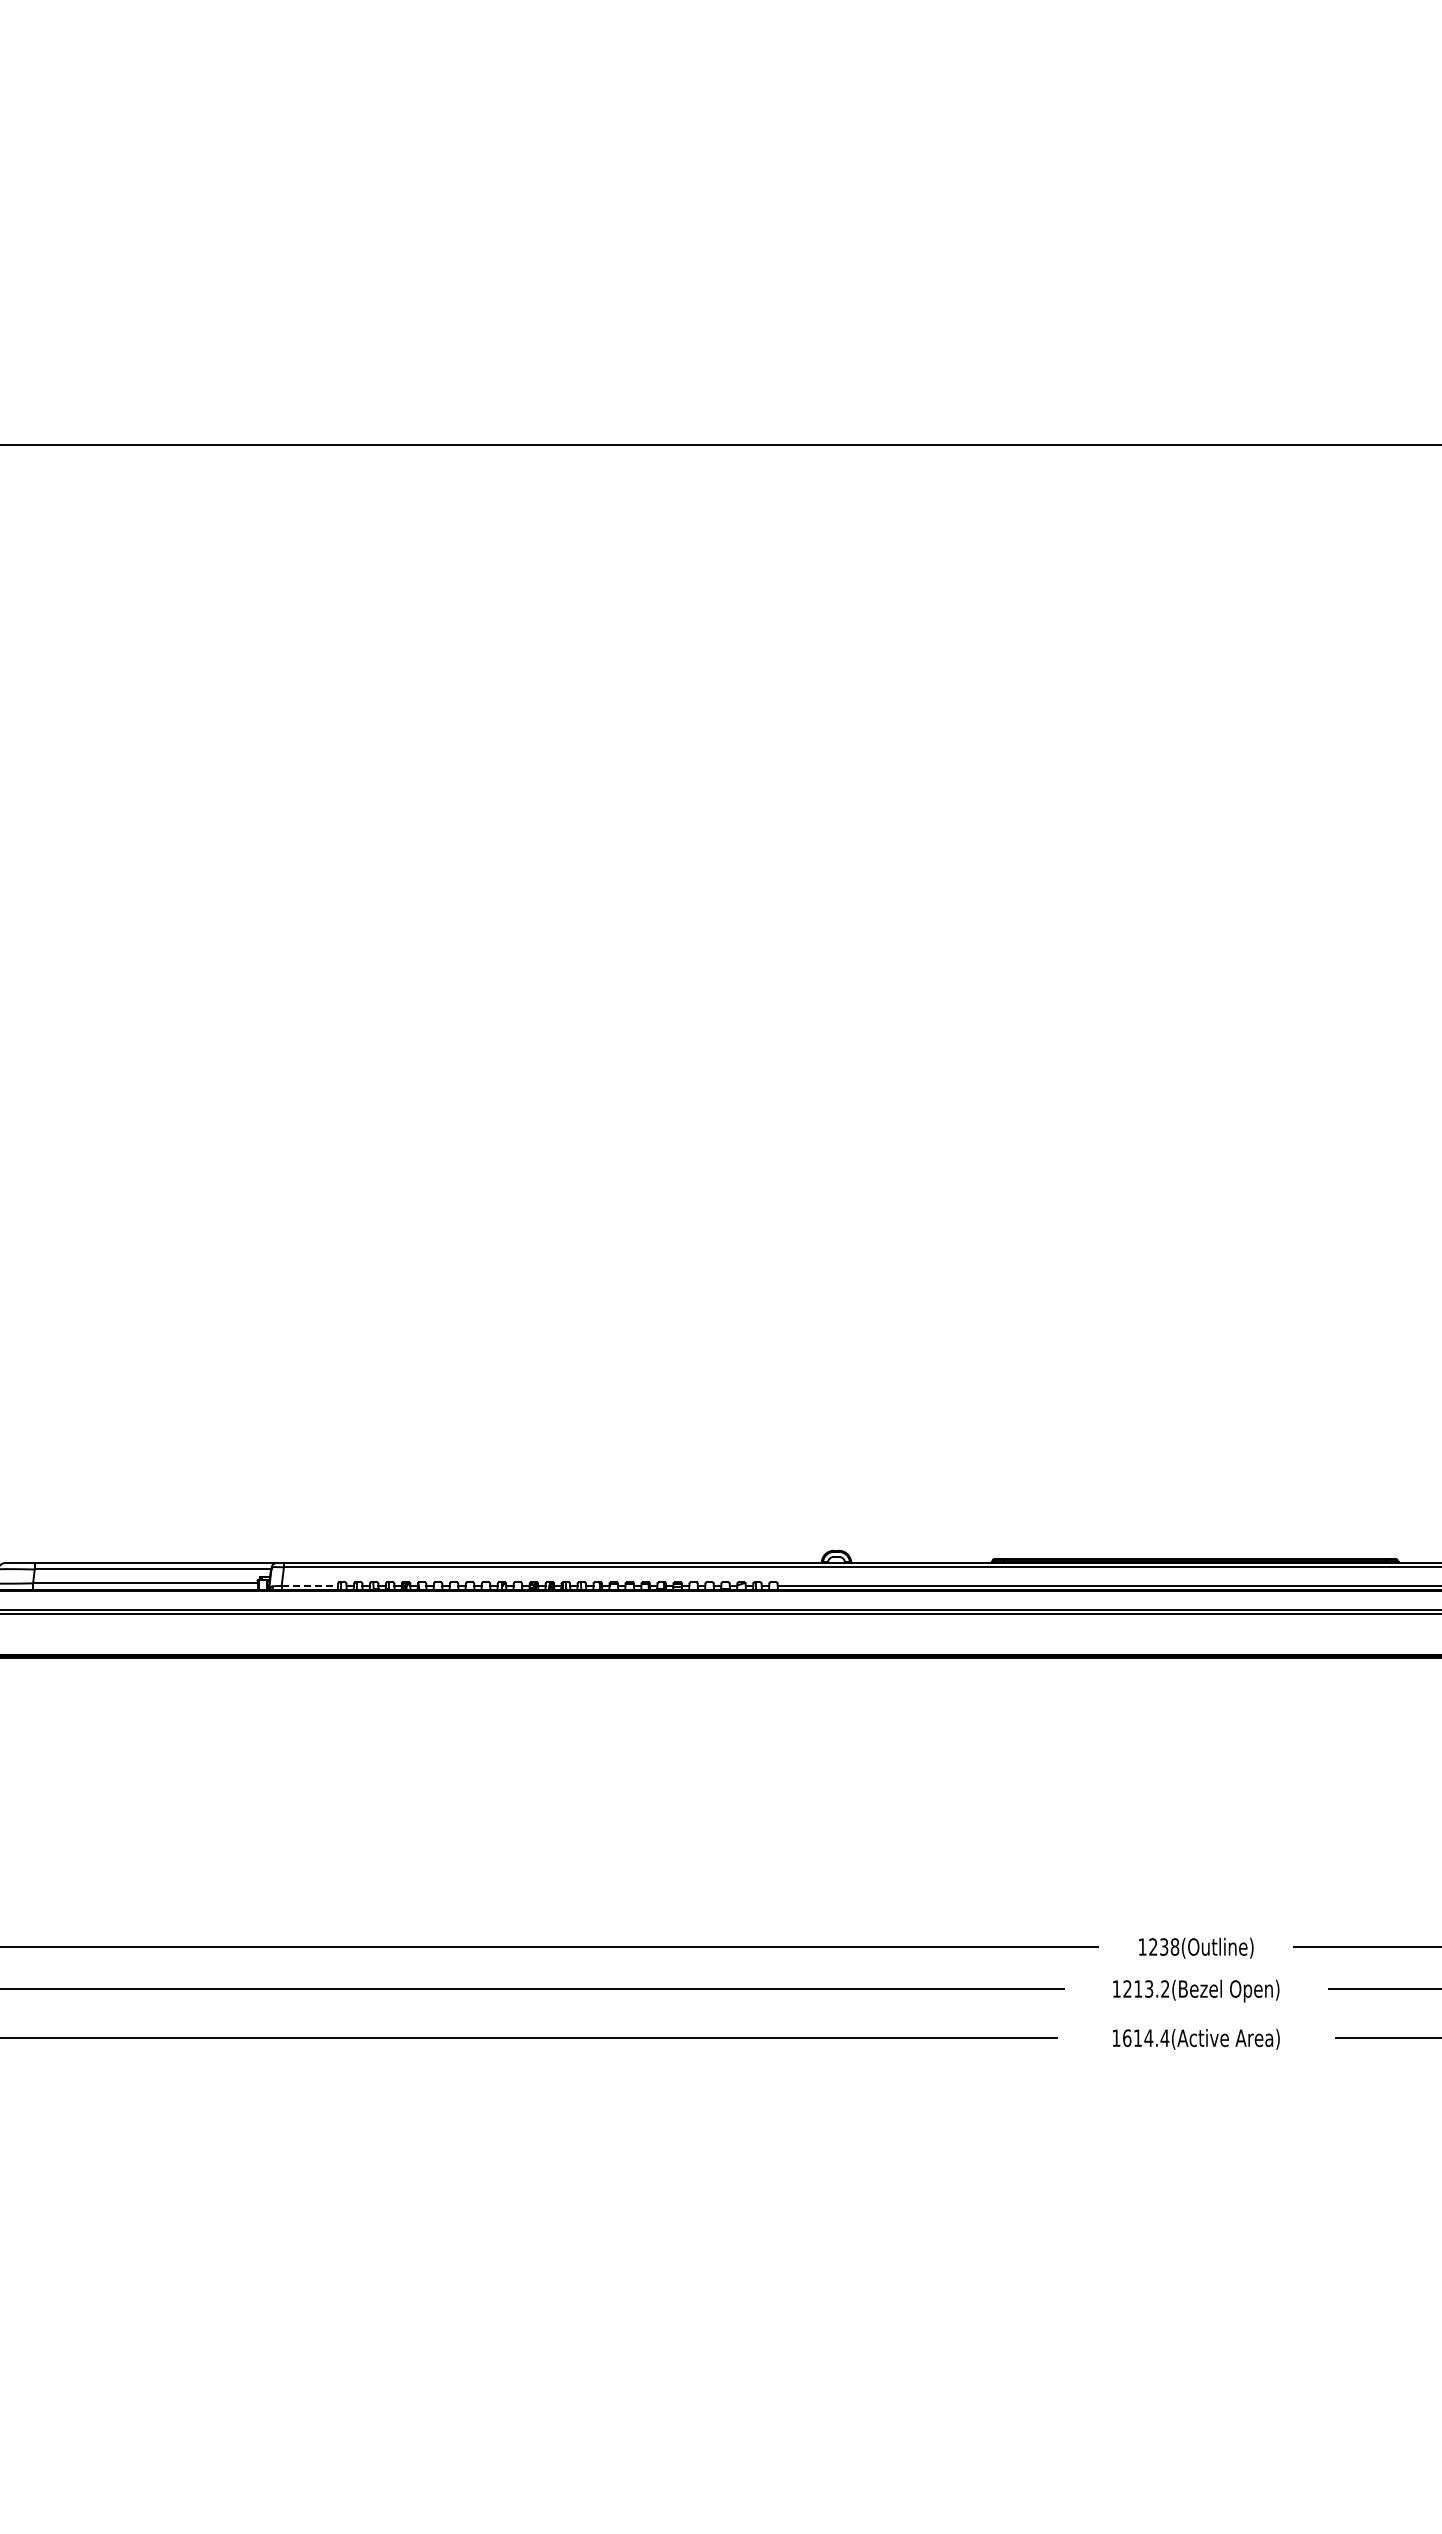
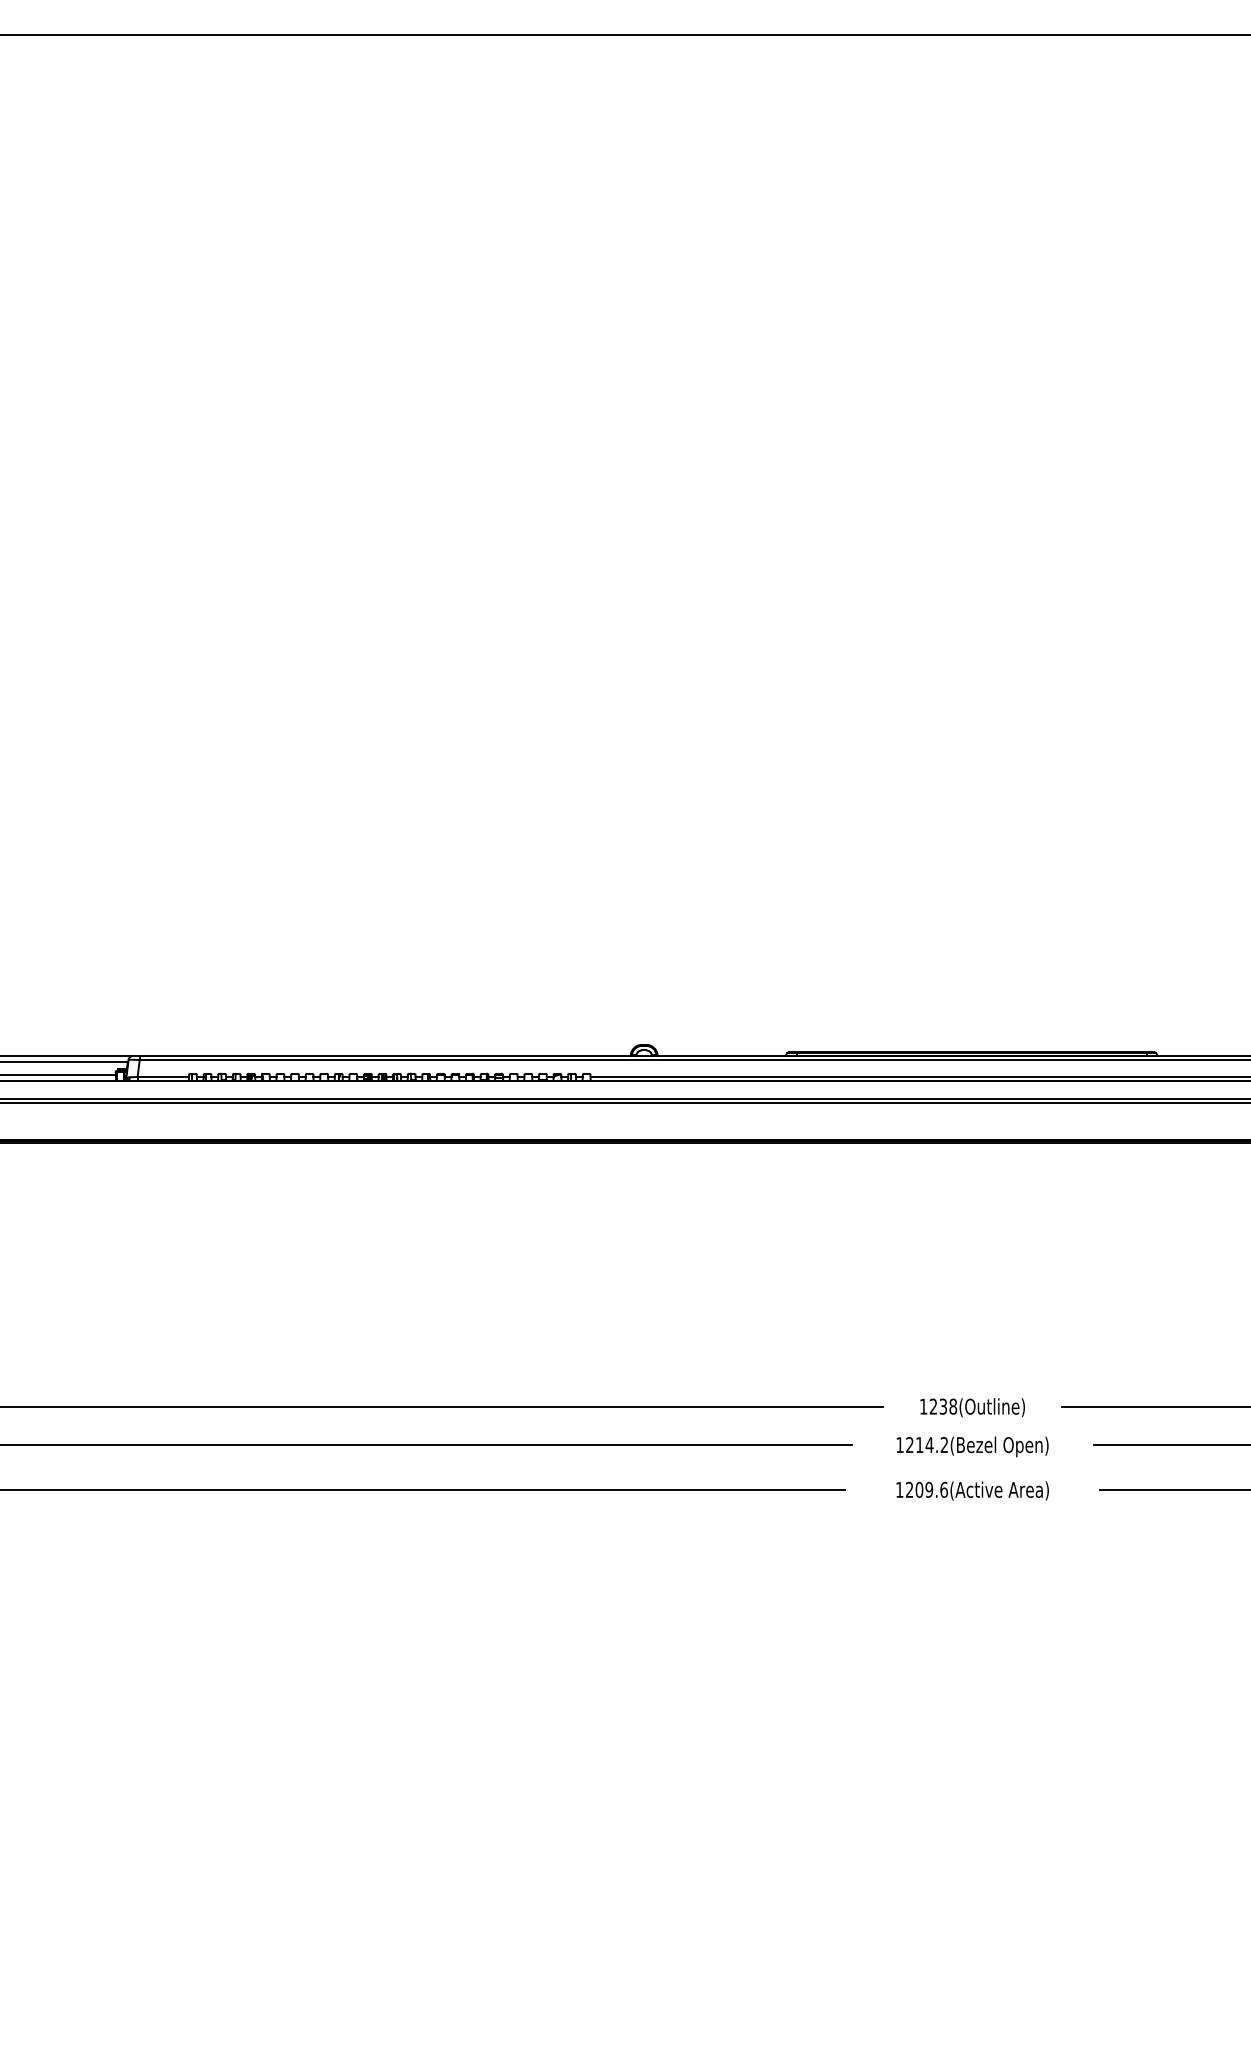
line: (310, 1585) -> (163, 1076), dashed -> solid
text: (1148, 1988) -> (929, 1444), 1213.2(Bezel -> 1214.2(Bezel
text: (1146, 2038) -> (927, 1490), 1614.4(Active -> 1209.6(Active

